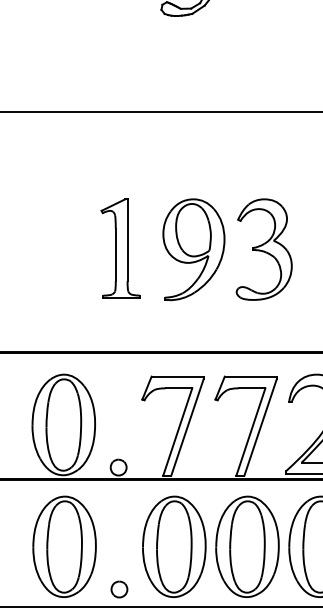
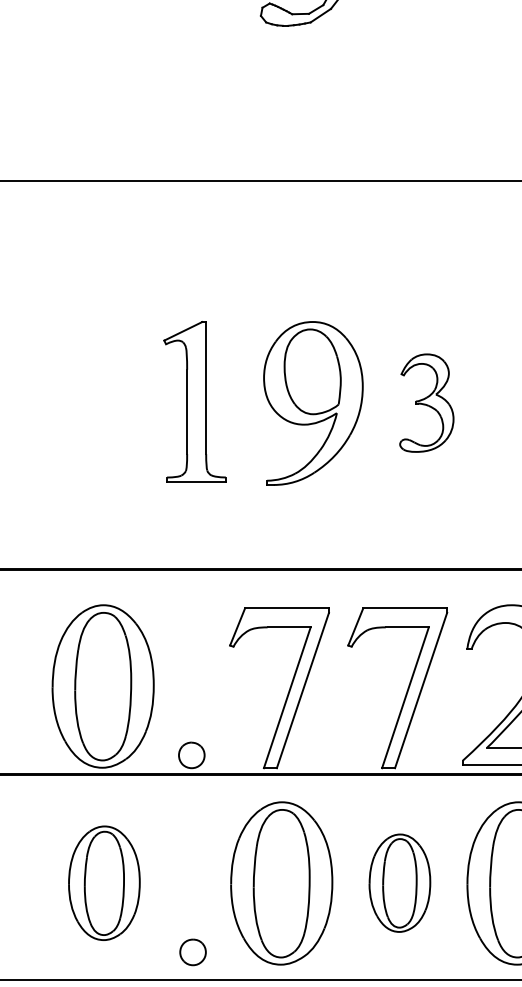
part: (263, 249) -> (425, 403), size x0.6
part: (64, 546) -> (104, 882), size x0.7
part: (247, 546) -> (399, 882), size x0.6

